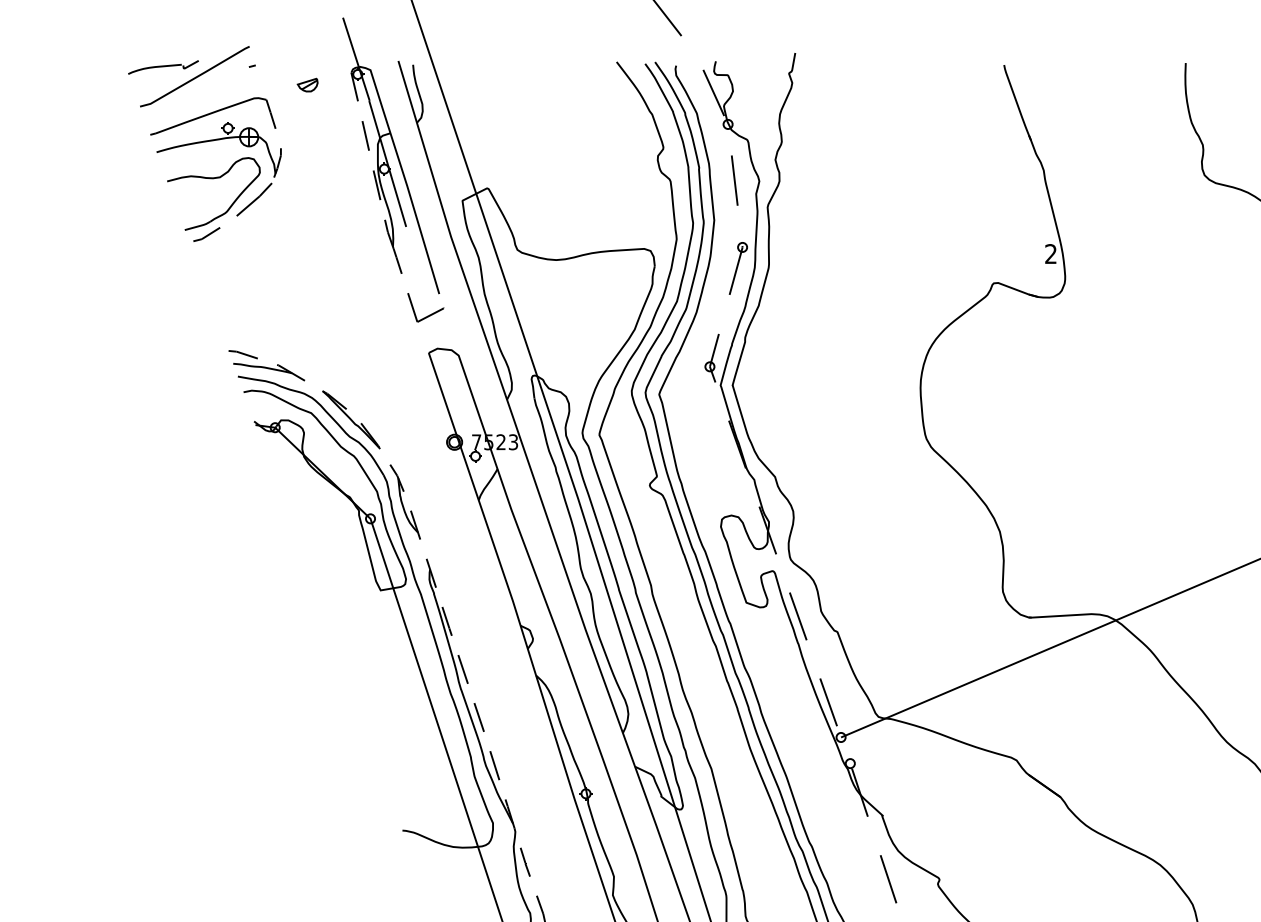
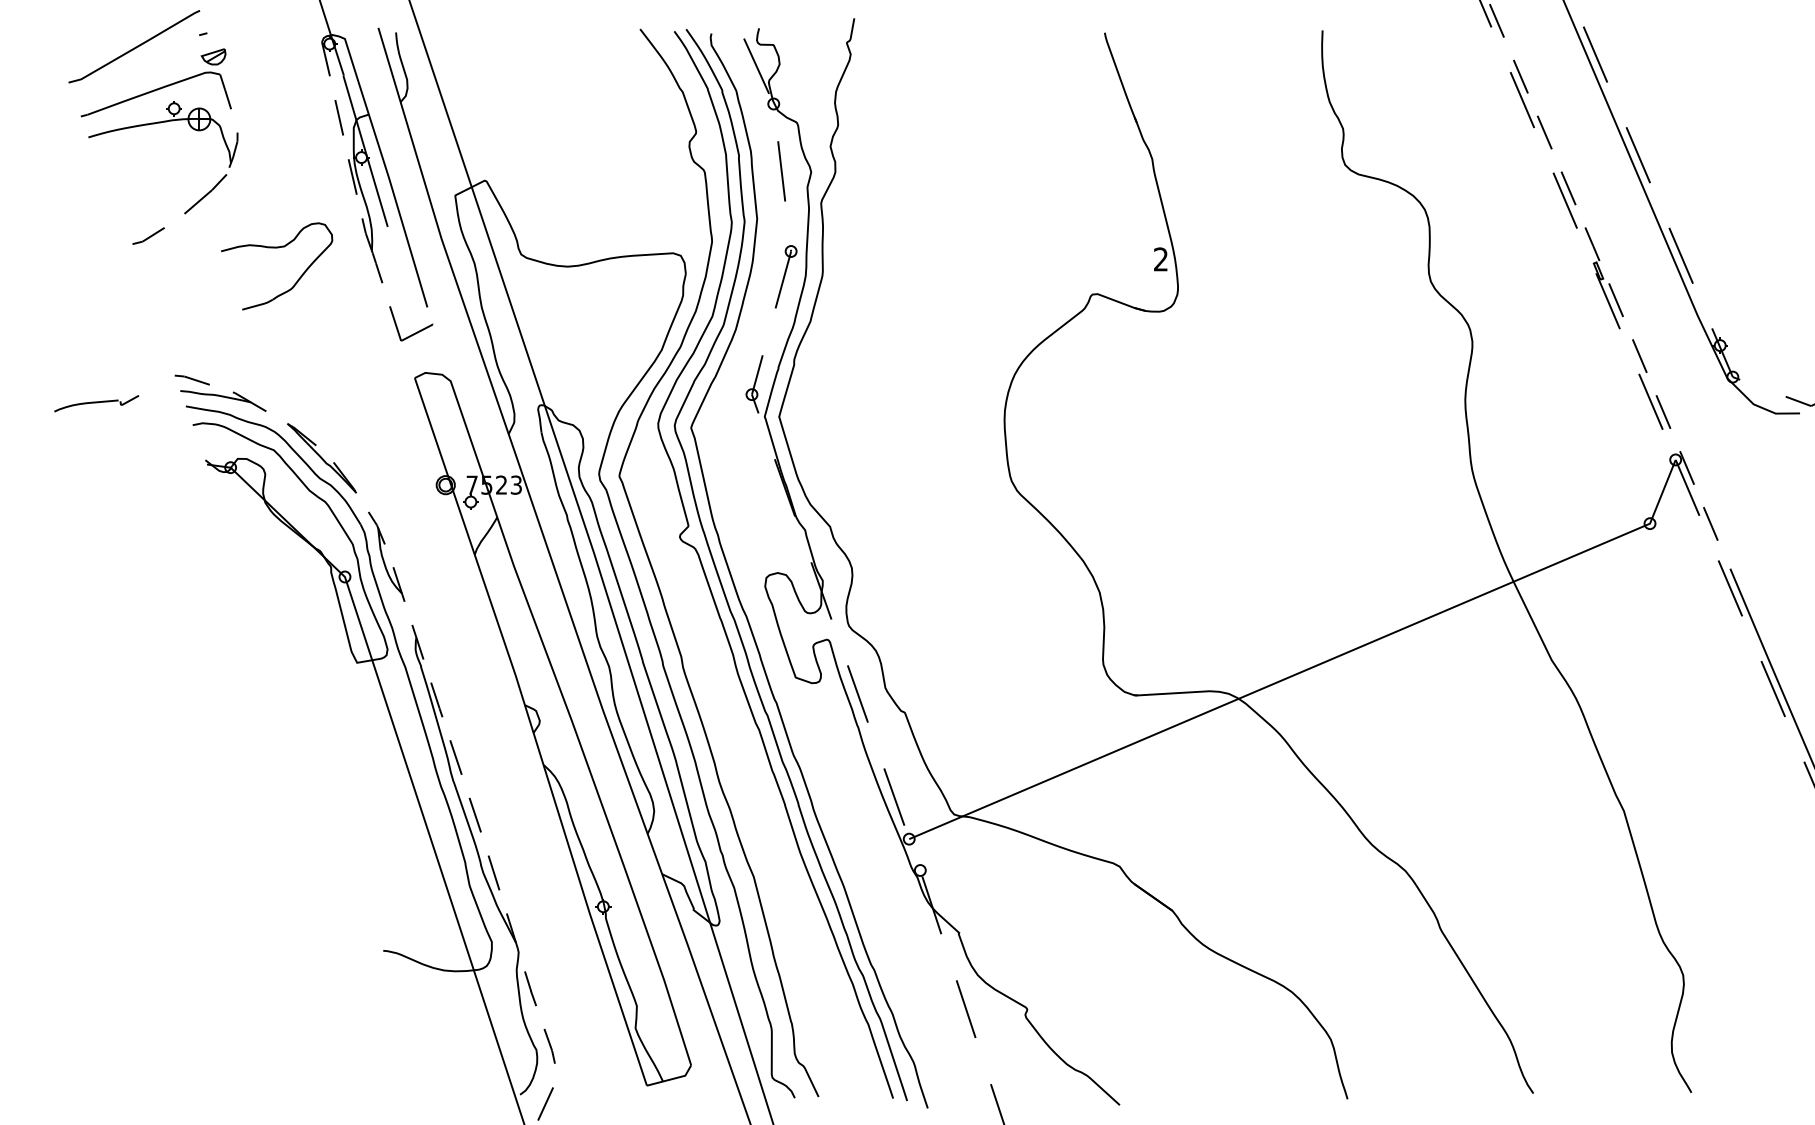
part: (163, 67) -> (96, 403), moved
part: (307, 84) -> (213, 56), moved
part: (214, 179) -> (277, 248), moved

